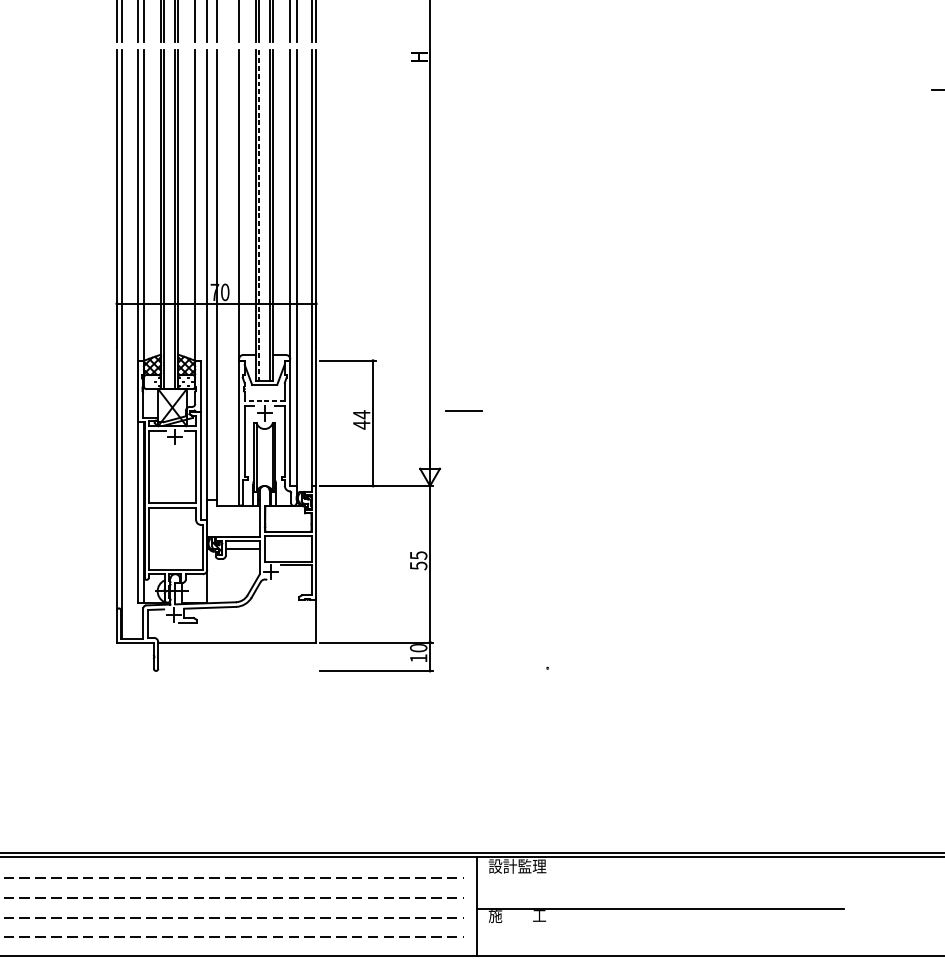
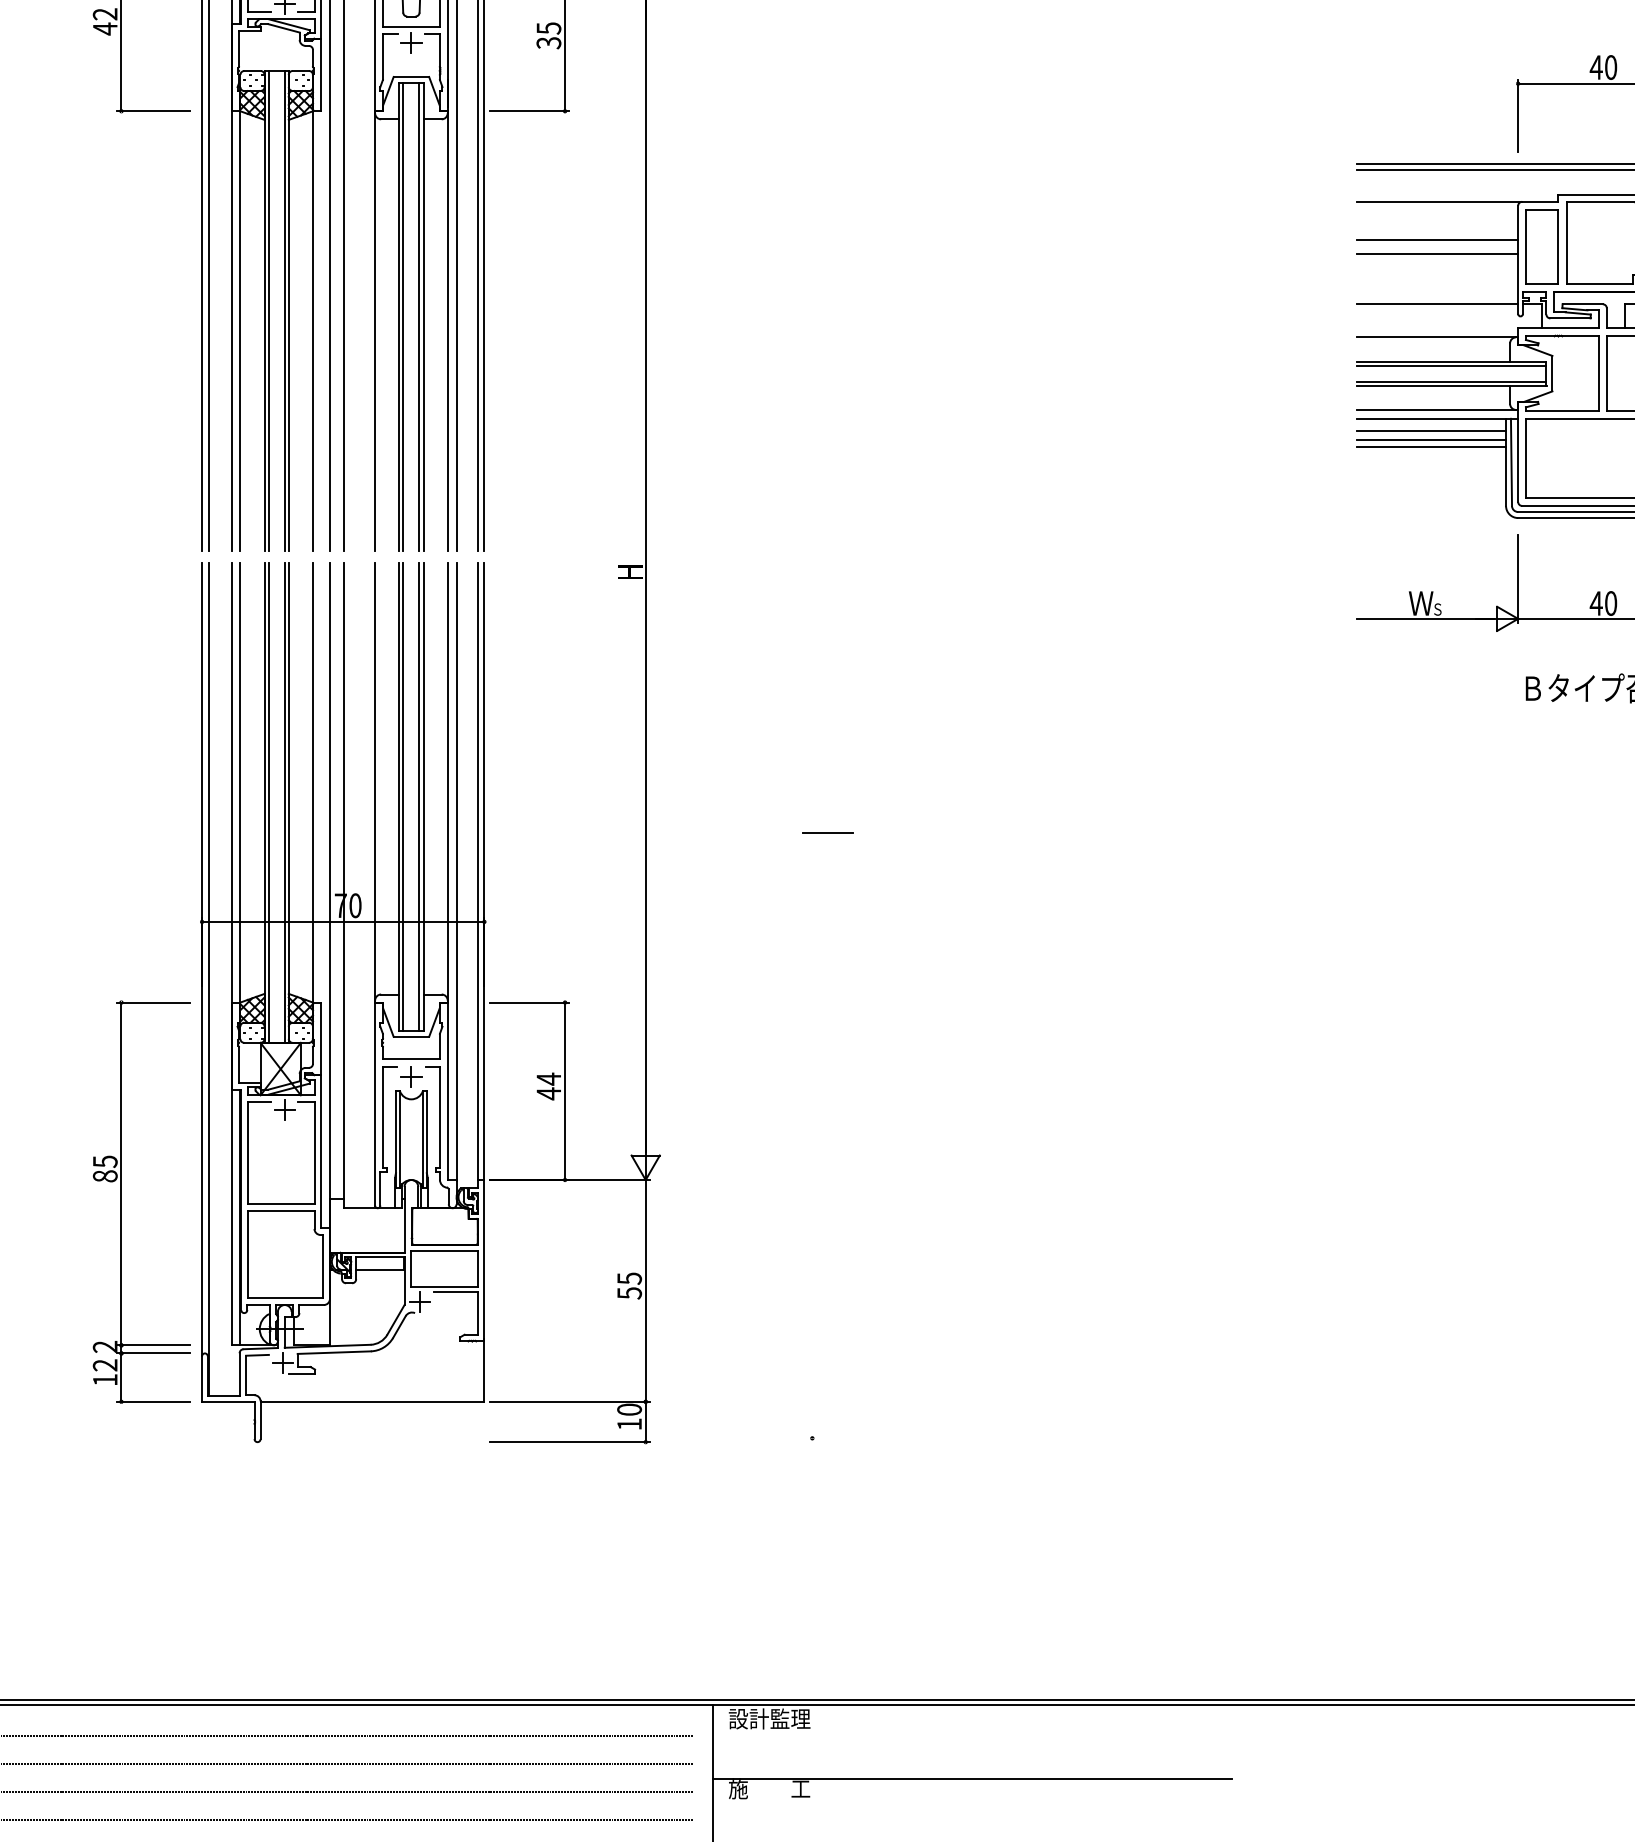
line: (259, 215) -> (403, 796), dashed -> solid
line: (264, 400) -> (411, 1059), dashed -> solid
line: (463, 410) -> (827, 832), moved
part: (60, 501) -> (121, 1201), added

